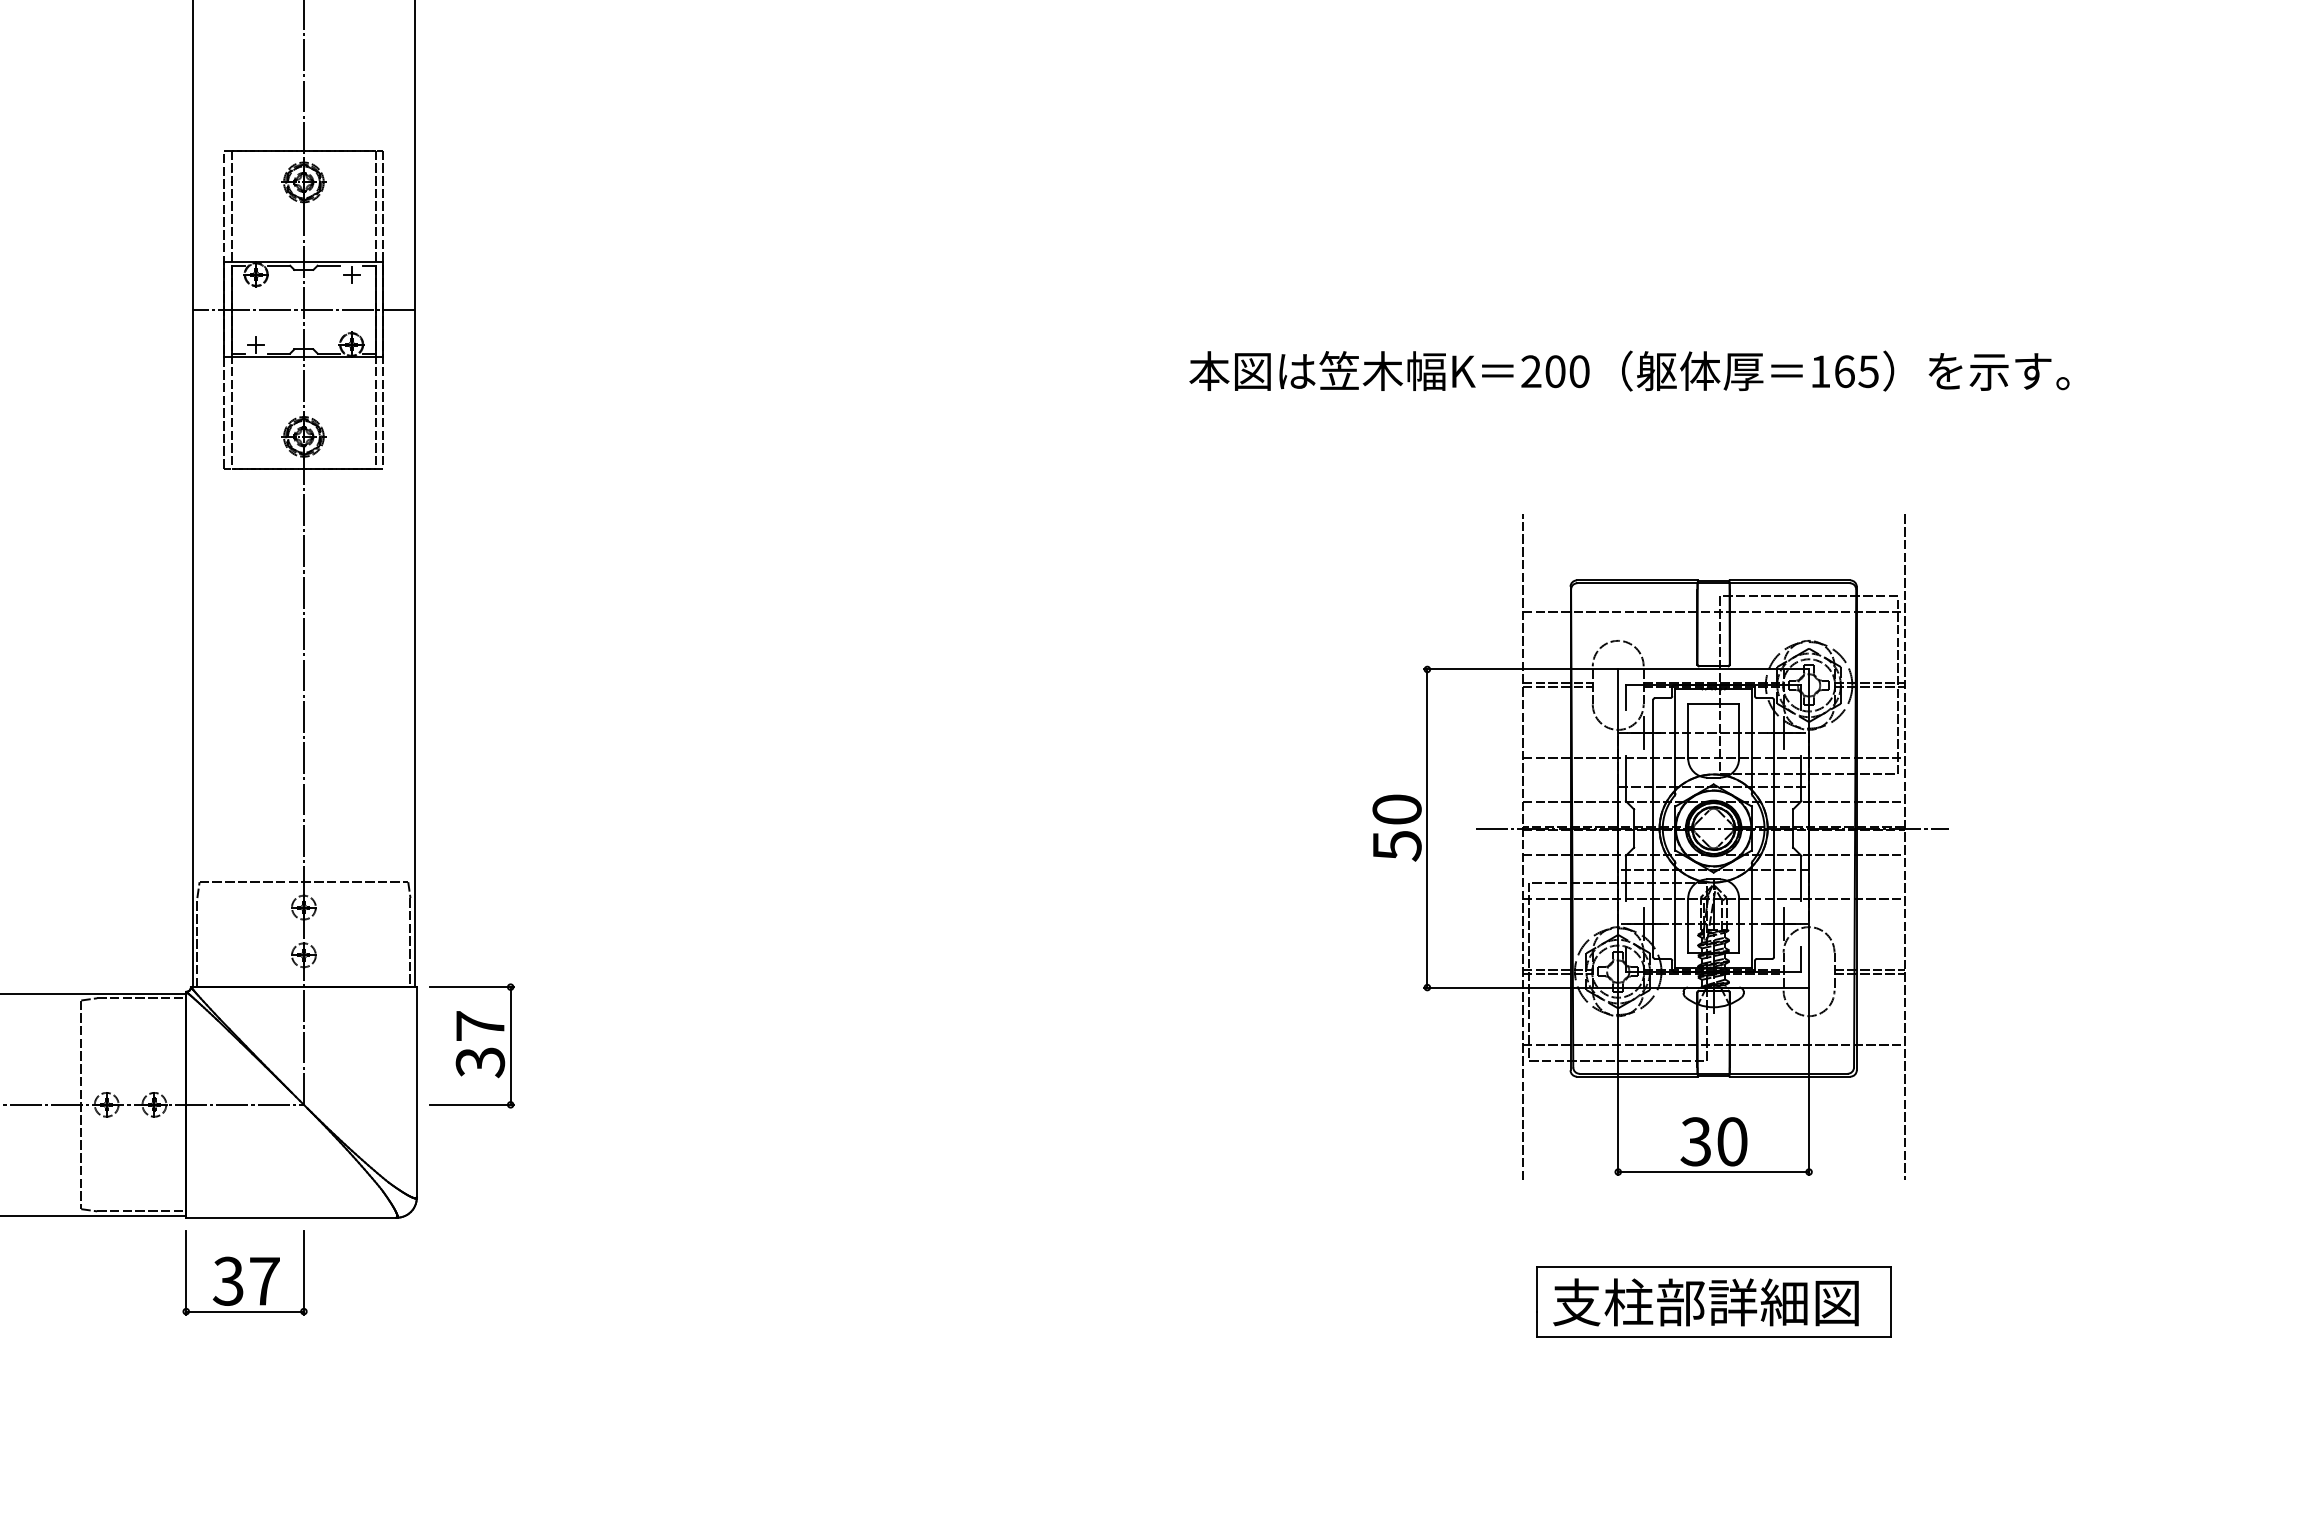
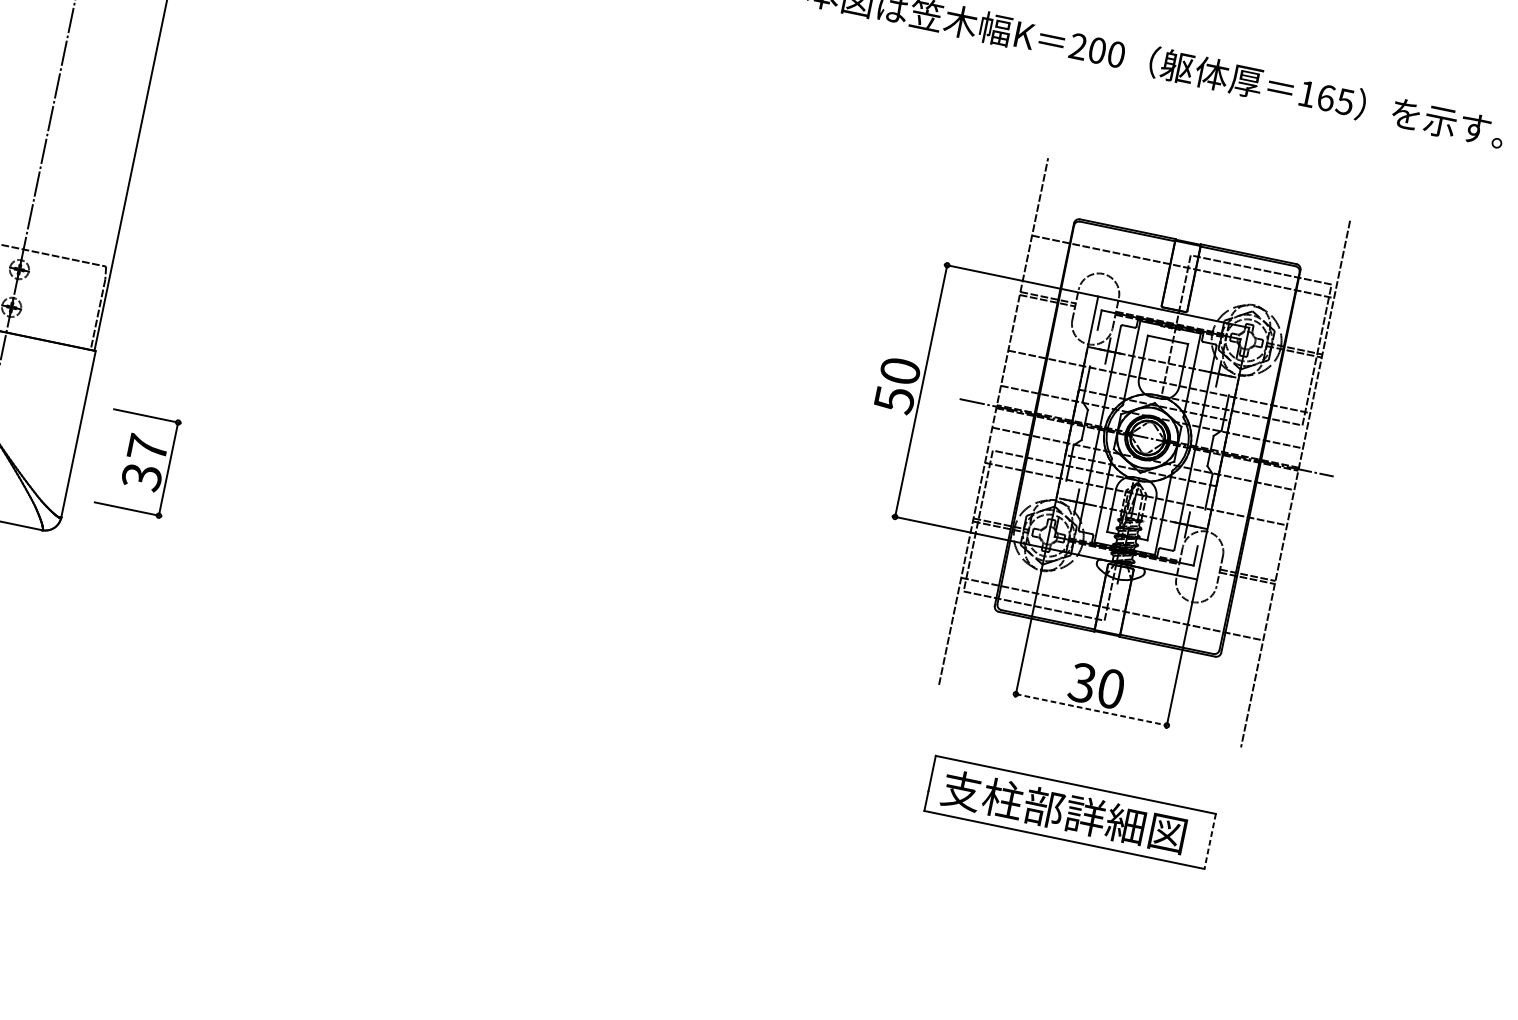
part: (471, 1045) -> (137, 462), moved
line: (1714, 1172) -> (1091, 710), solid -> dashed
line: (1890, 1301) -> (1210, 841), solid -> dashed

